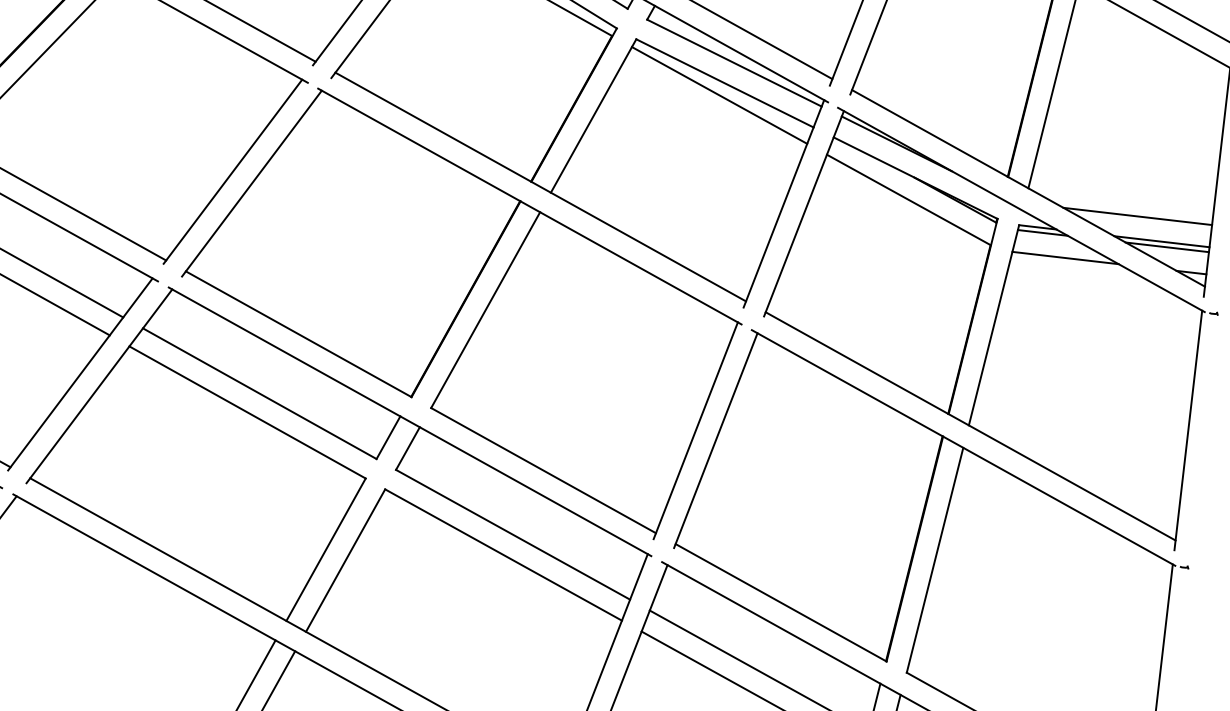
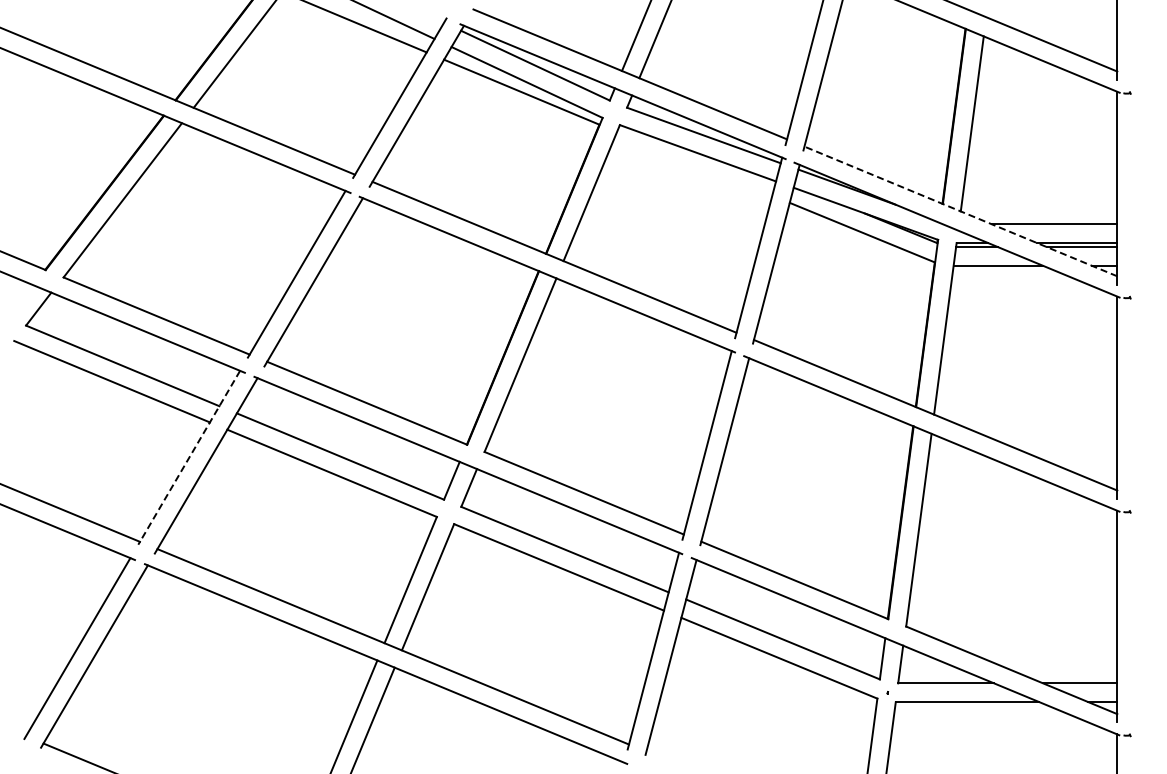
line: (719, 95) -> (694, 163), removed
line: (1028, 188) -> (960, 211), solid -> dashed
line: (80, 374) -> (189, 457), solid -> dashed

